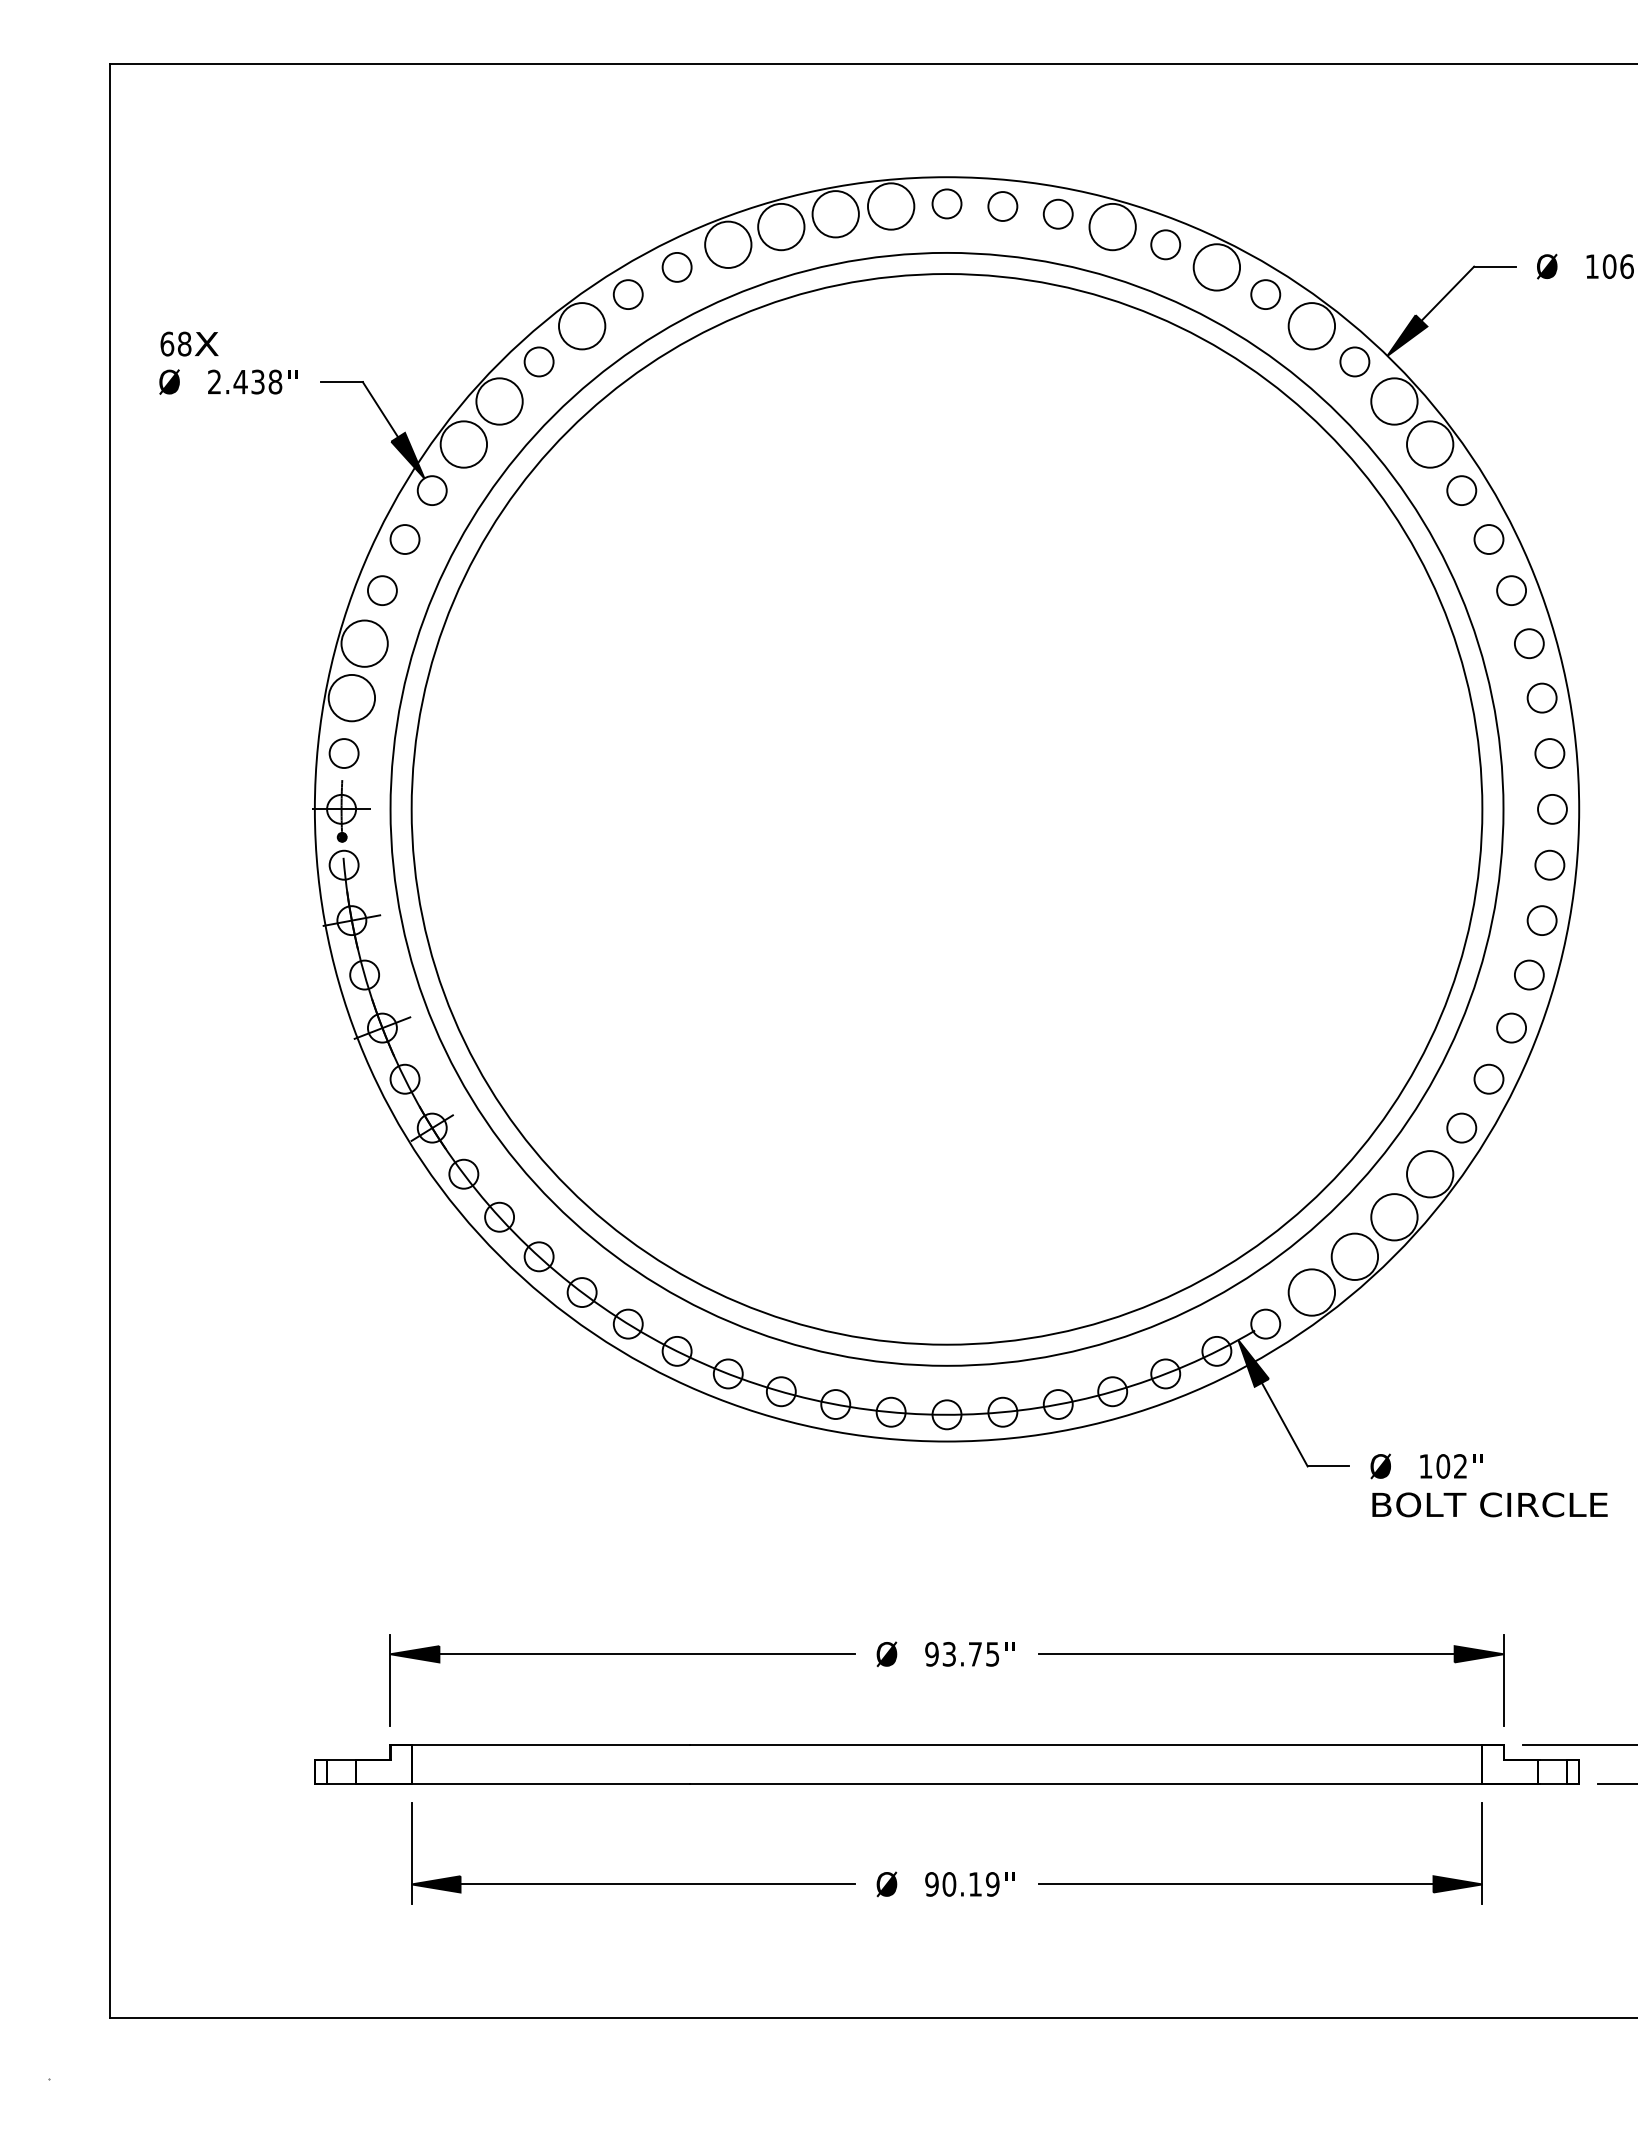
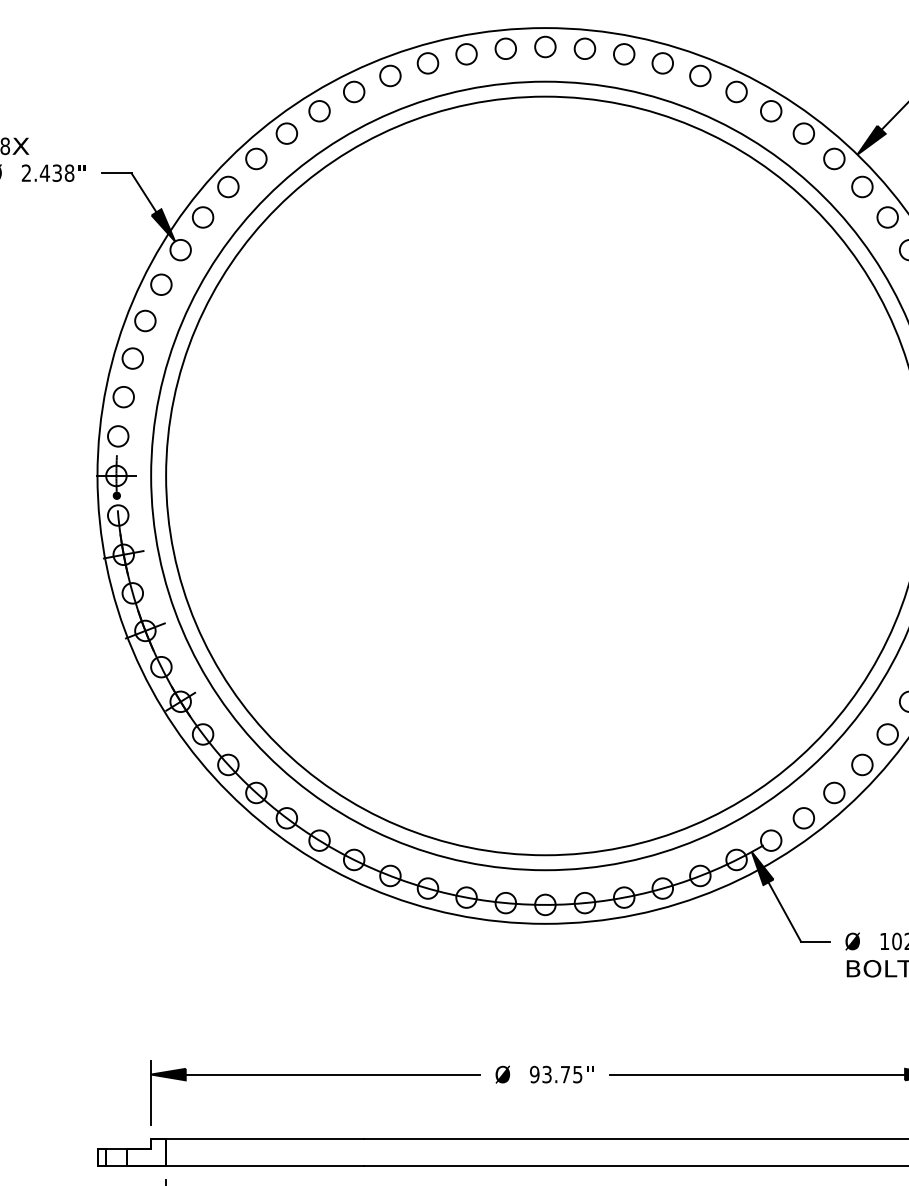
circle: (890, 206) -> (505, 48), size x0.62
circle: (835, 213) -> (466, 53), size x0.62
circle: (780, 226) -> (427, 62), size x0.62
circle: (1112, 226) -> (662, 62), size x0.62
circle: (727, 244) -> (389, 75), size x0.62
circle: (1216, 266) -> (736, 91), size x0.62
circle: (581, 325) -> (286, 133), size x0.62
circle: (1311, 325) -> (803, 133), size x0.62
circle: (499, 401) -> (228, 186), size x0.62
circle: (1393, 401) -> (861, 186), size x0.62
circle: (463, 444) -> (202, 217), size x0.62
circle: (1429, 444) -> (887, 217), size x0.62
circle: (364, 643) -> (132, 358), size x0.62
circle: (351, 697) -> (123, 396), size x0.62
circle: (1429, 1173) -> (887, 733), size x0.62
circle: (1393, 1216) -> (861, 764), size x0.62
circle: (1354, 1256) -> (834, 792), size x0.62
circle: (1311, 1292) -> (803, 818), size x0.62

